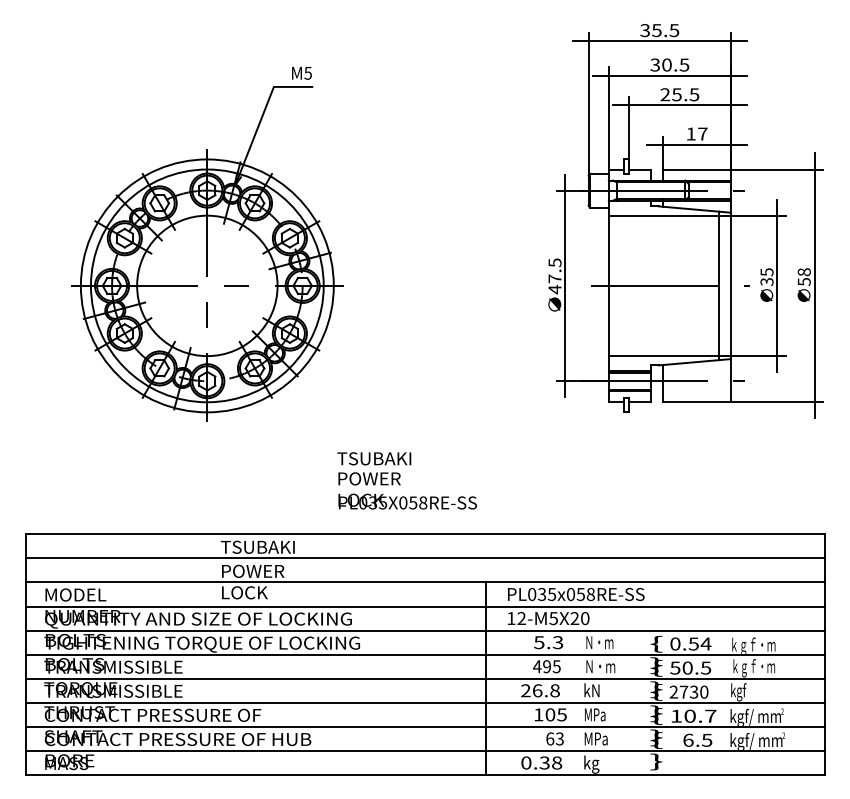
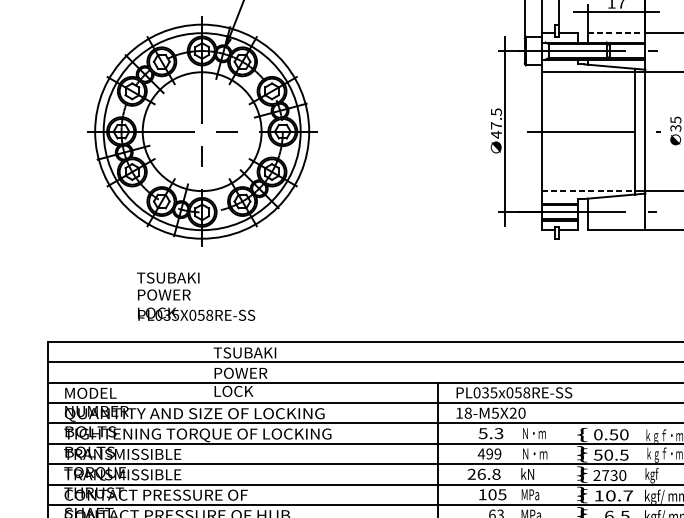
line: (697, 169) -> (617, 33), solid -> dashed
line: (664, 356) -> (589, 191), solid -> dashed
text: (406, 480) -> (195, 296), moved
text: (521, 618) -> (468, 413), 12-M5X20 -> 18-M5X20
text: (705, 643) -> (623, 434), 0.54 -> 0.50
text: (556, 666) -> (497, 453), 495 -> 499

